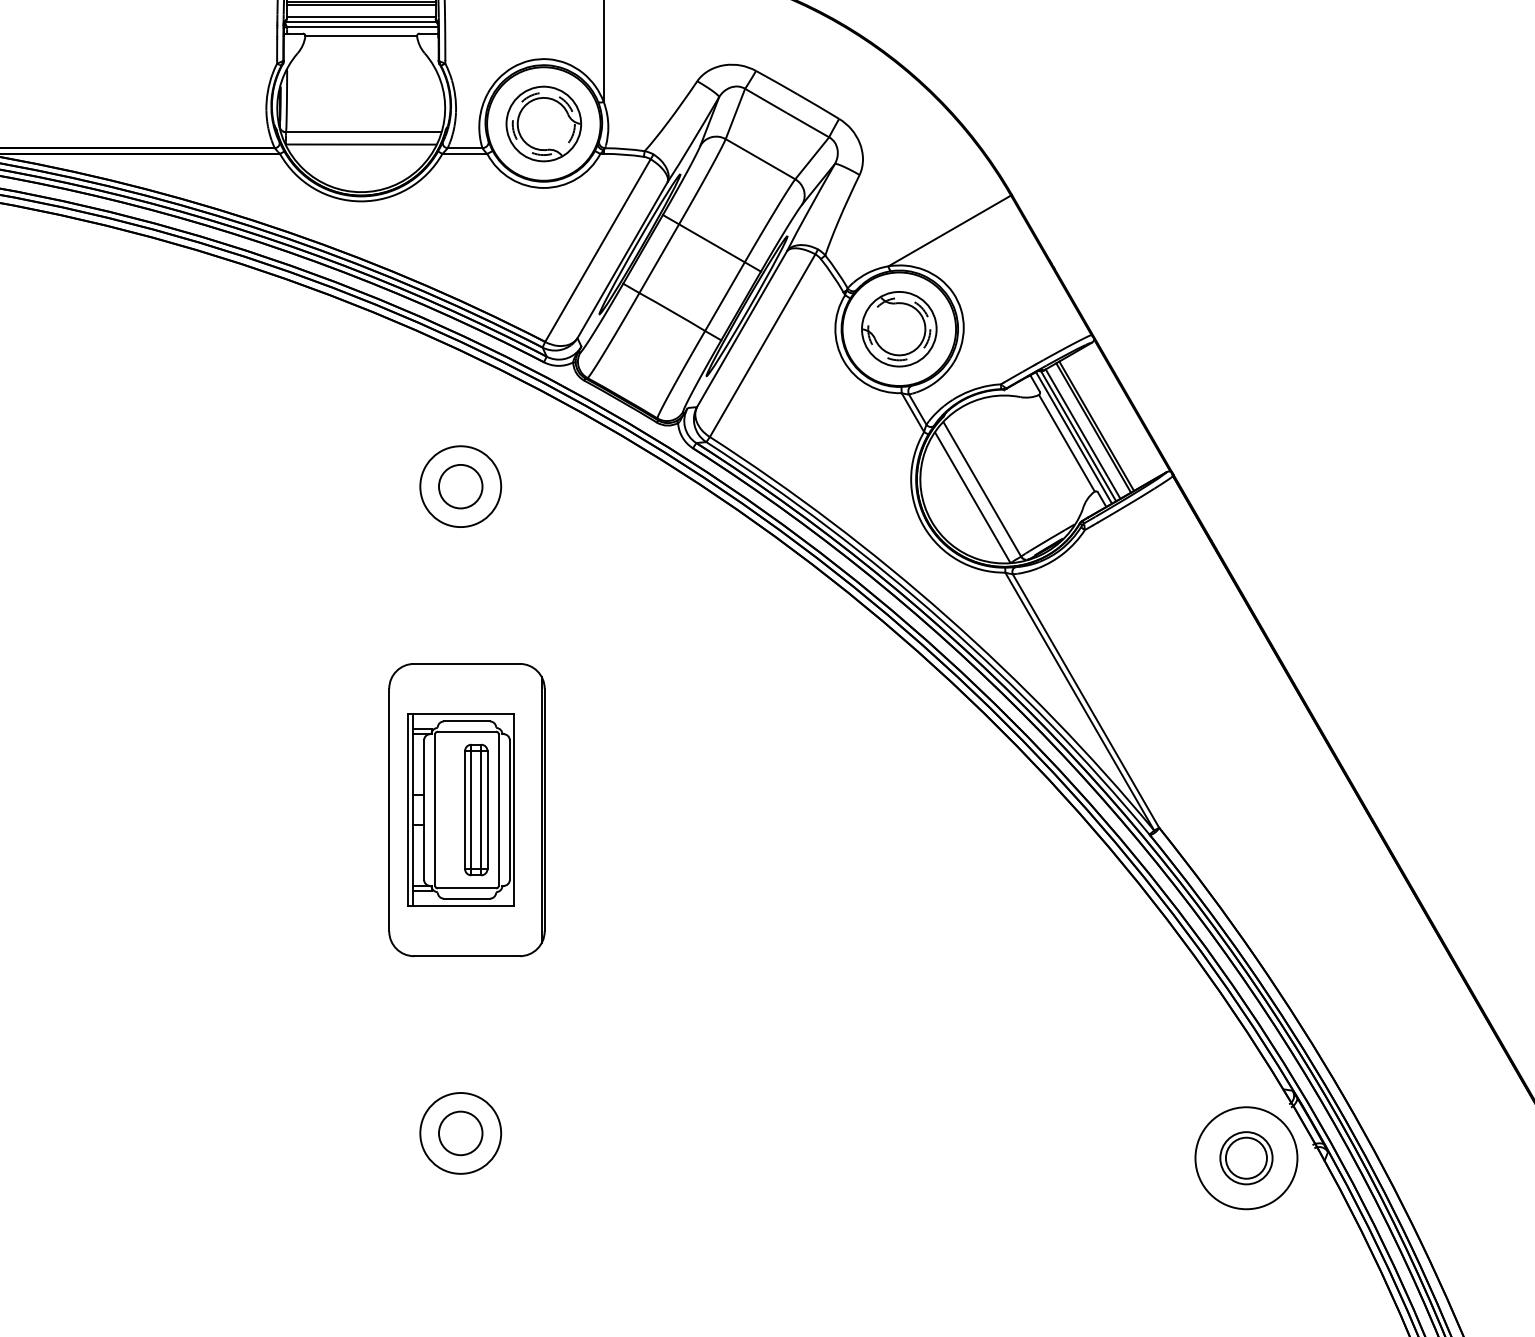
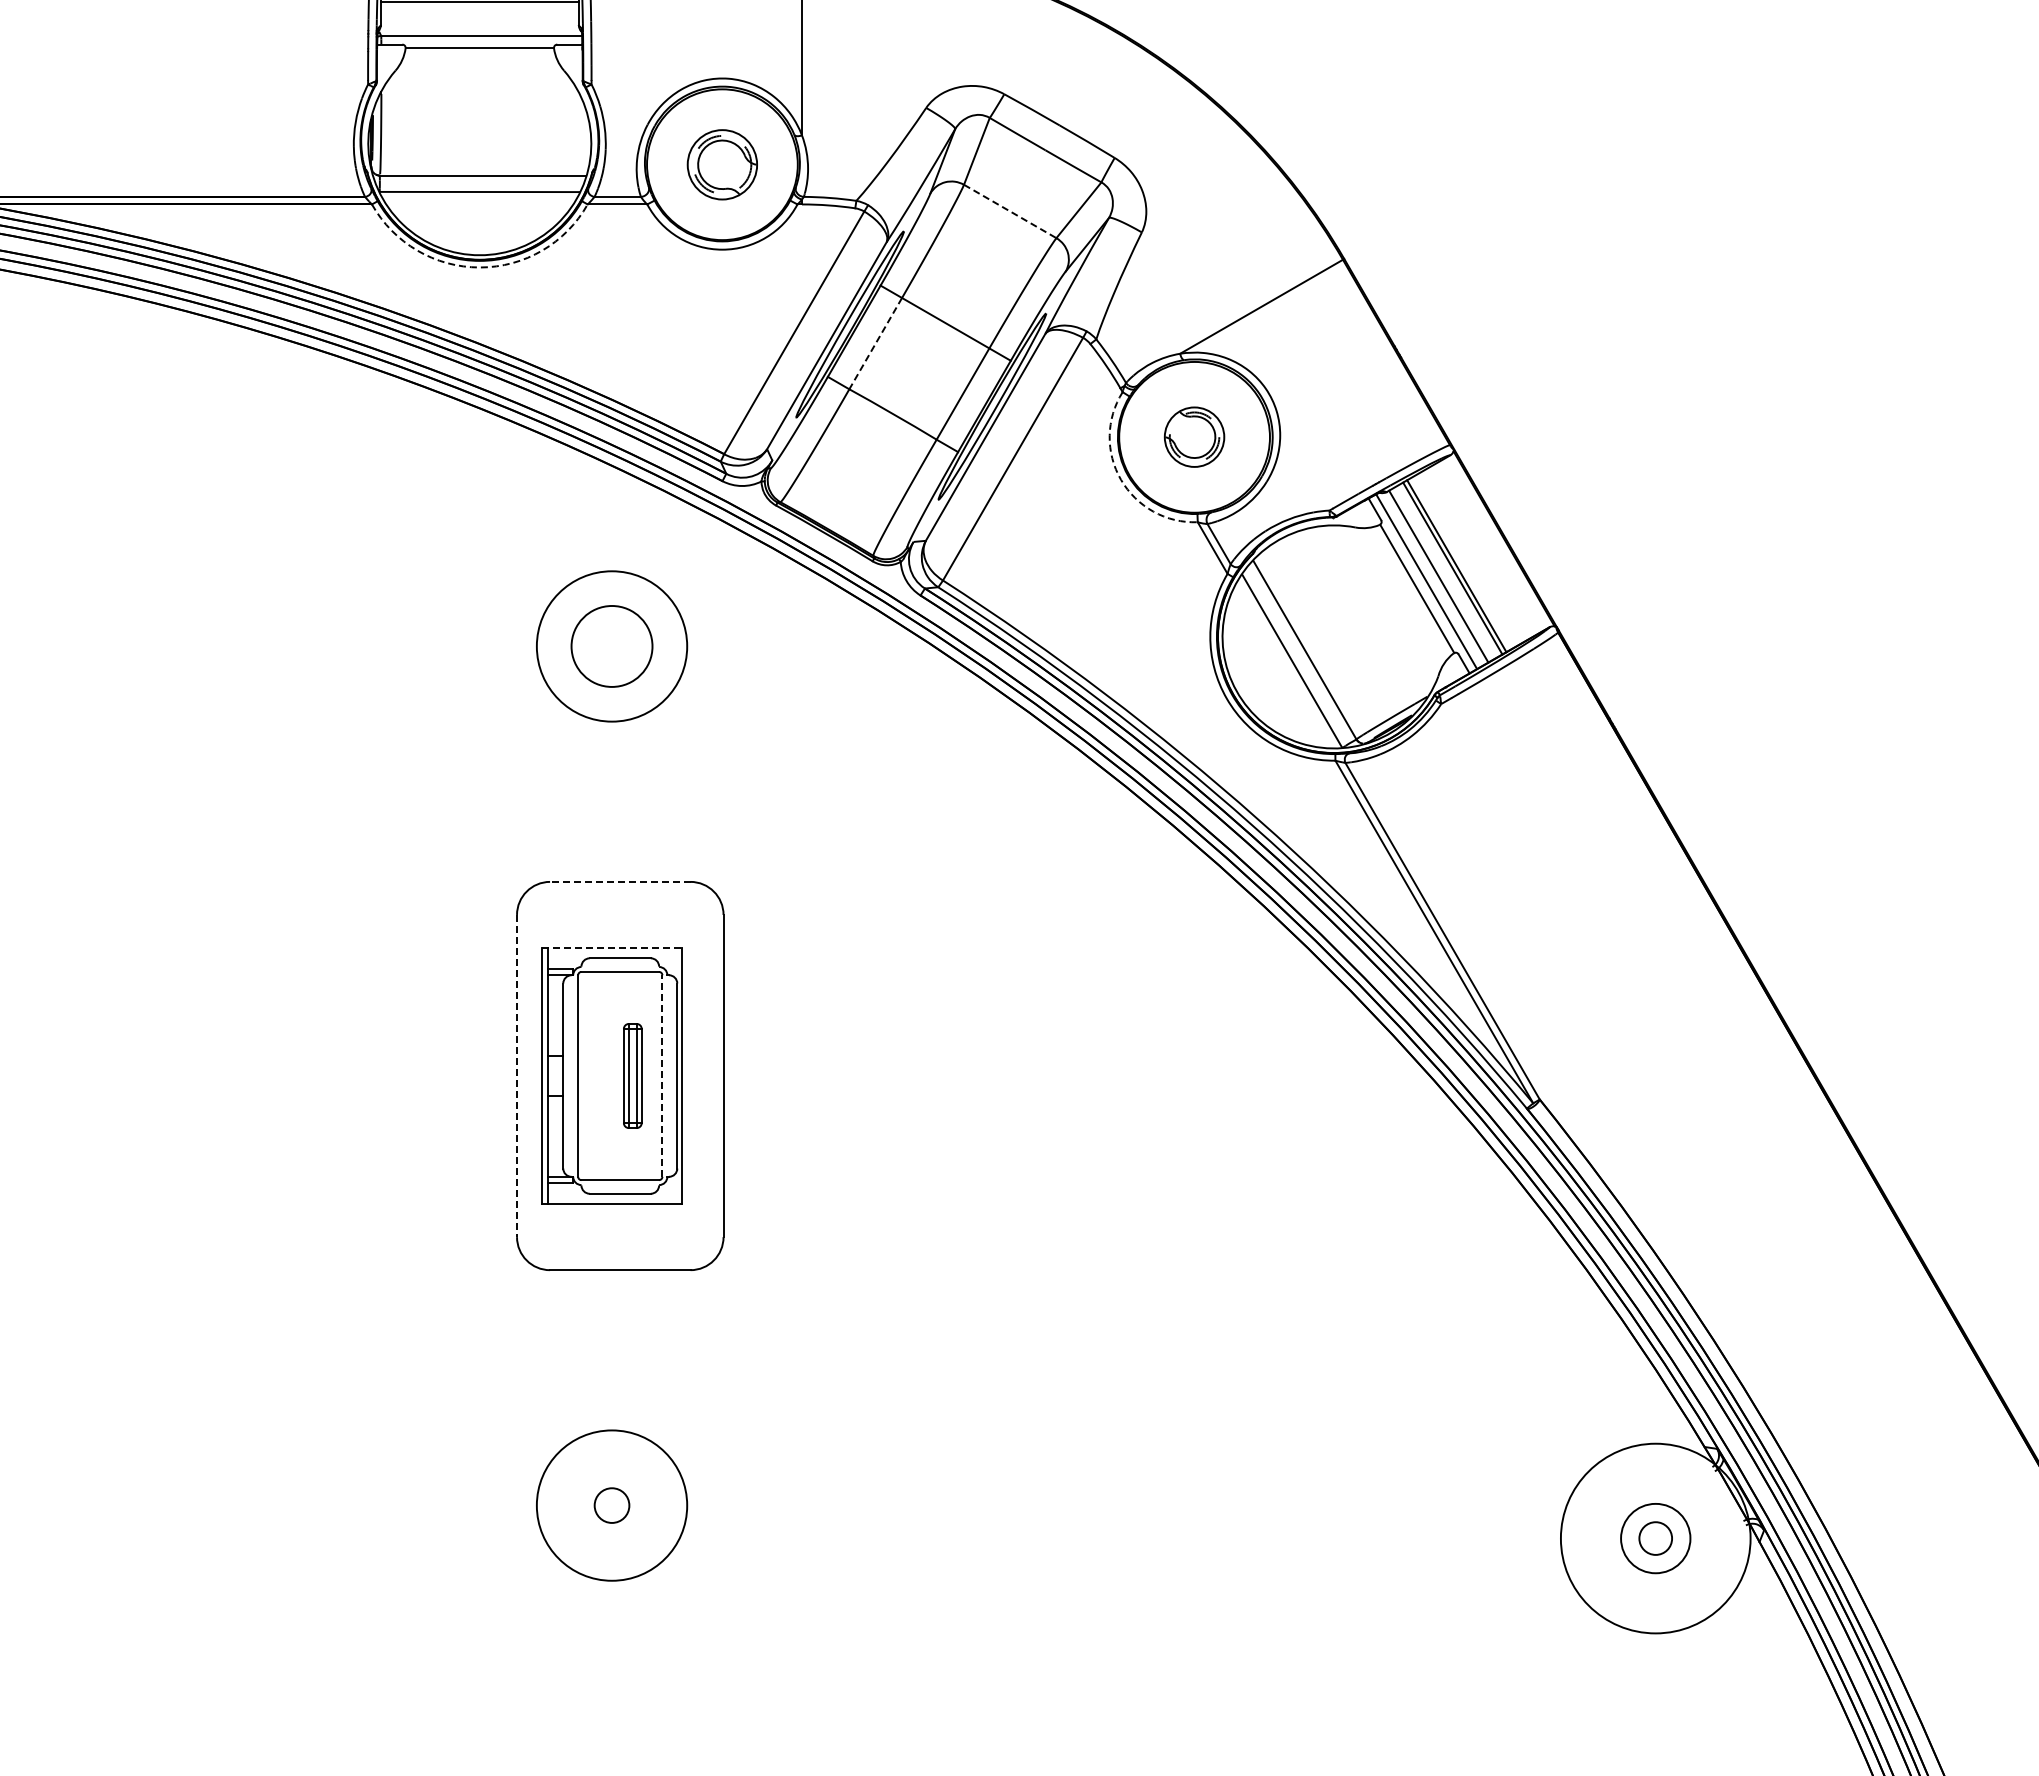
line: (360, 4) -> (479, 6), removed
line: (360, 16) -> (479, 22), removed
line: (360, 22) -> (479, 29), removed
part: (543, 123) -> (722, 164), size x0.7
line: (760, 159) -> (1010, 211), solid -> dashed
arc: (360, 201) -> (479, 267), solid -> dashed
line: (659, 258) -> (875, 343), solid -> dashed
part: (899, 328) -> (1194, 436), size x0.6
arc: (844, 360) -> (1121, 479), solid -> dashed
line: (1078, 436) -> (1432, 579), removed
circle: (460, 486) -> (611, 646), size x1.4
circle: (460, 486) -> (611, 646), size x1.4
line: (466, 663) -> (619, 881), solid -> dashed
line: (461, 714) -> (612, 948), solid -> dashed
part: (476, 809) -> (632, 1075), size x0.6
line: (541, 809) -> (719, 1075), removed
line: (389, 810) -> (517, 1076), solid -> dashed
line: (498, 810) -> (662, 1076), solid -> dashed
circle: (460, 1133) -> (611, 1505), size x0.6
circle: (460, 1133) -> (611, 1505), size x1.4
circle: (1246, 1158) -> (1655, 1538), size x0.6
circle: (1246, 1158) -> (1655, 1538), size x1.4

